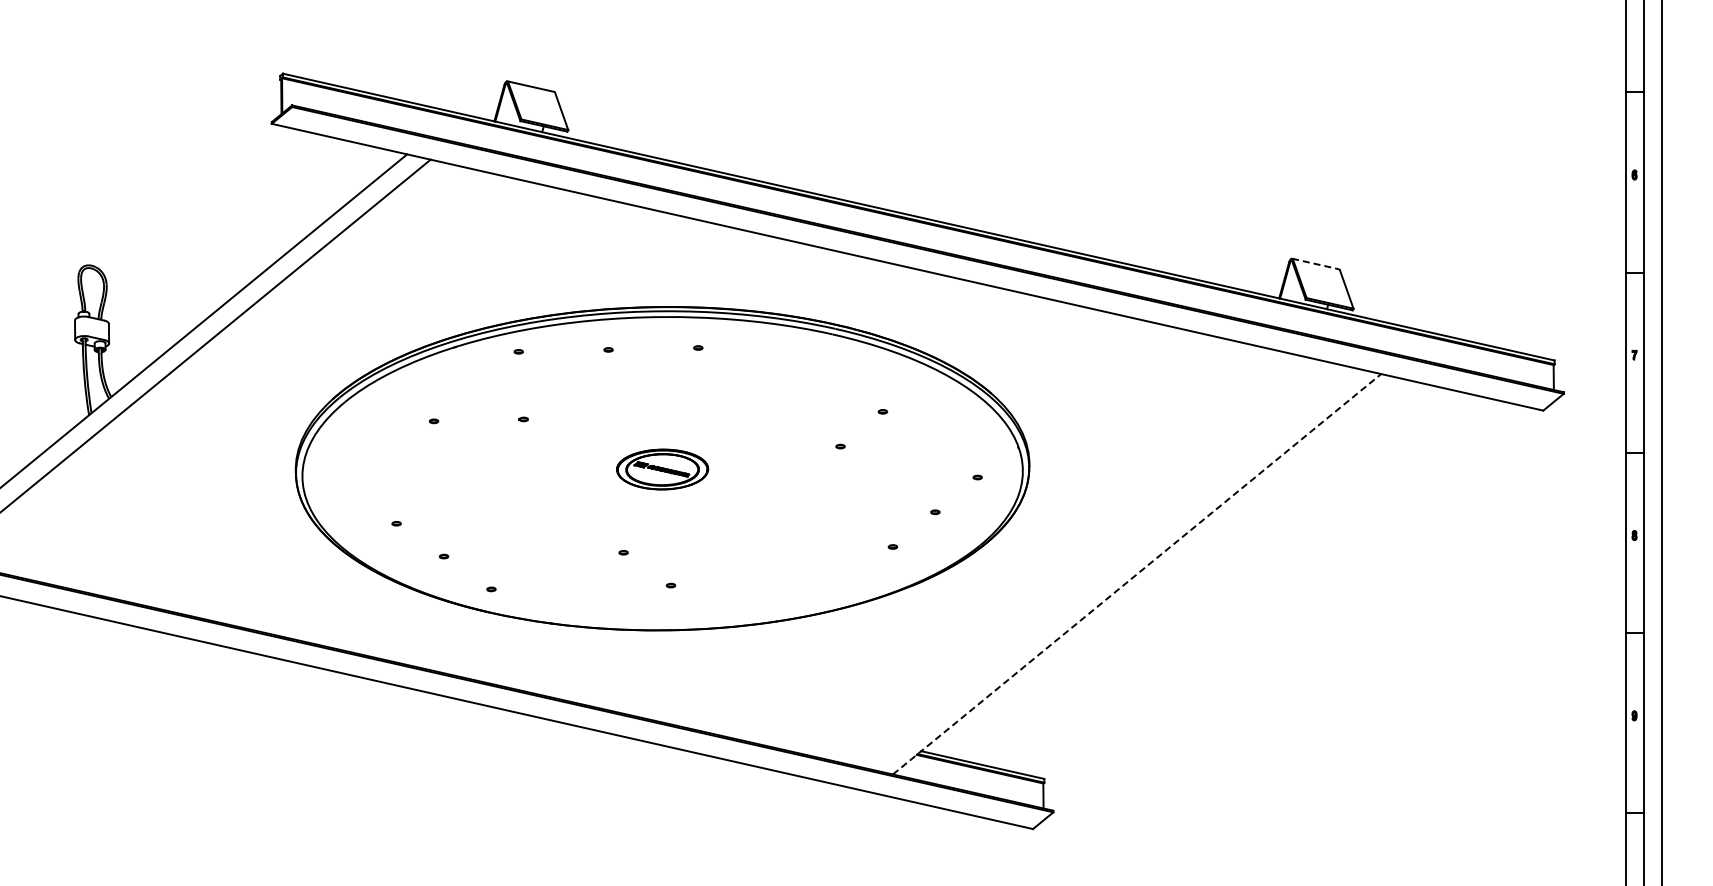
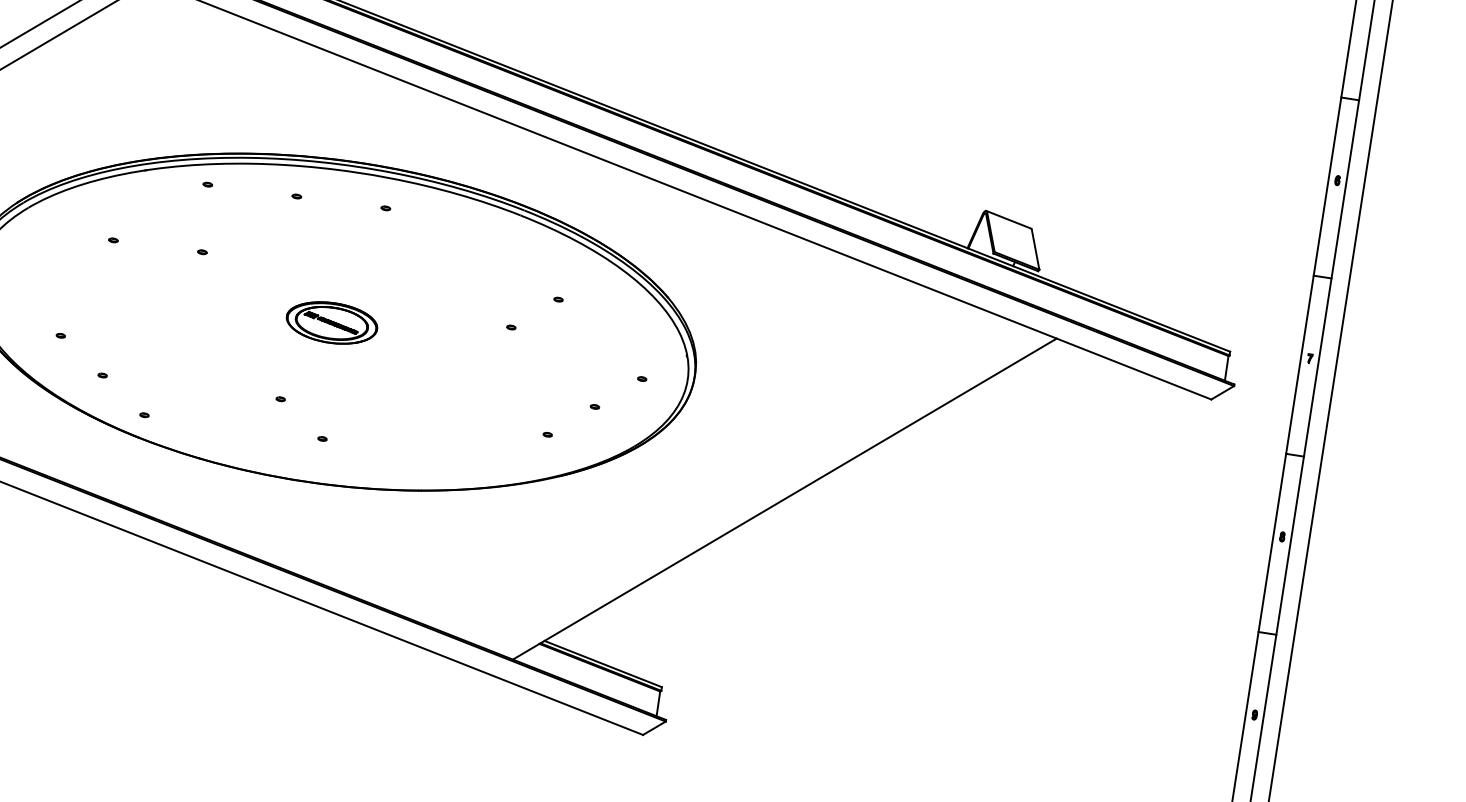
line: (1316, 264) -> (1009, 220), dashed -> solid
line: (1137, 574) -> (785, 499), dashed -> solid

